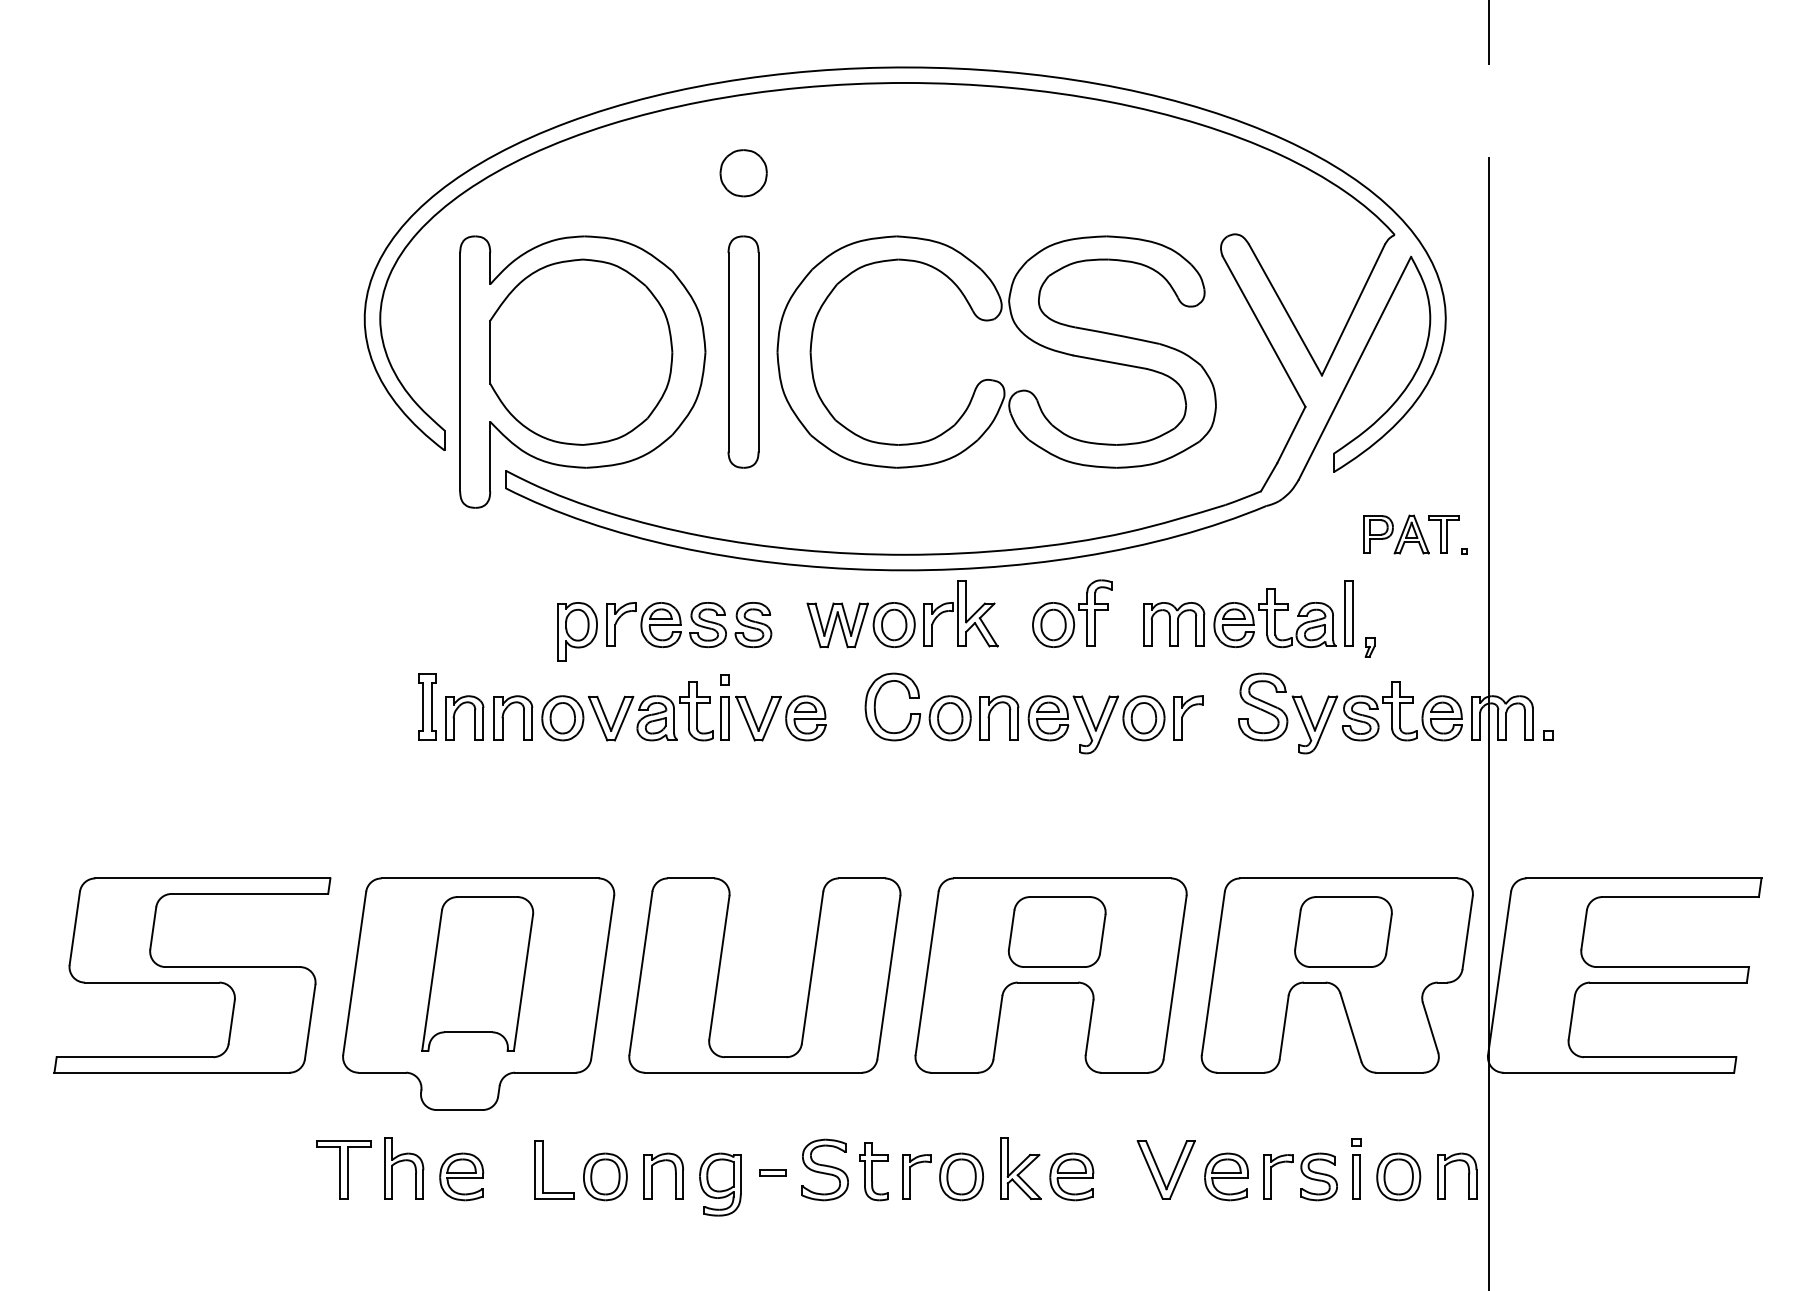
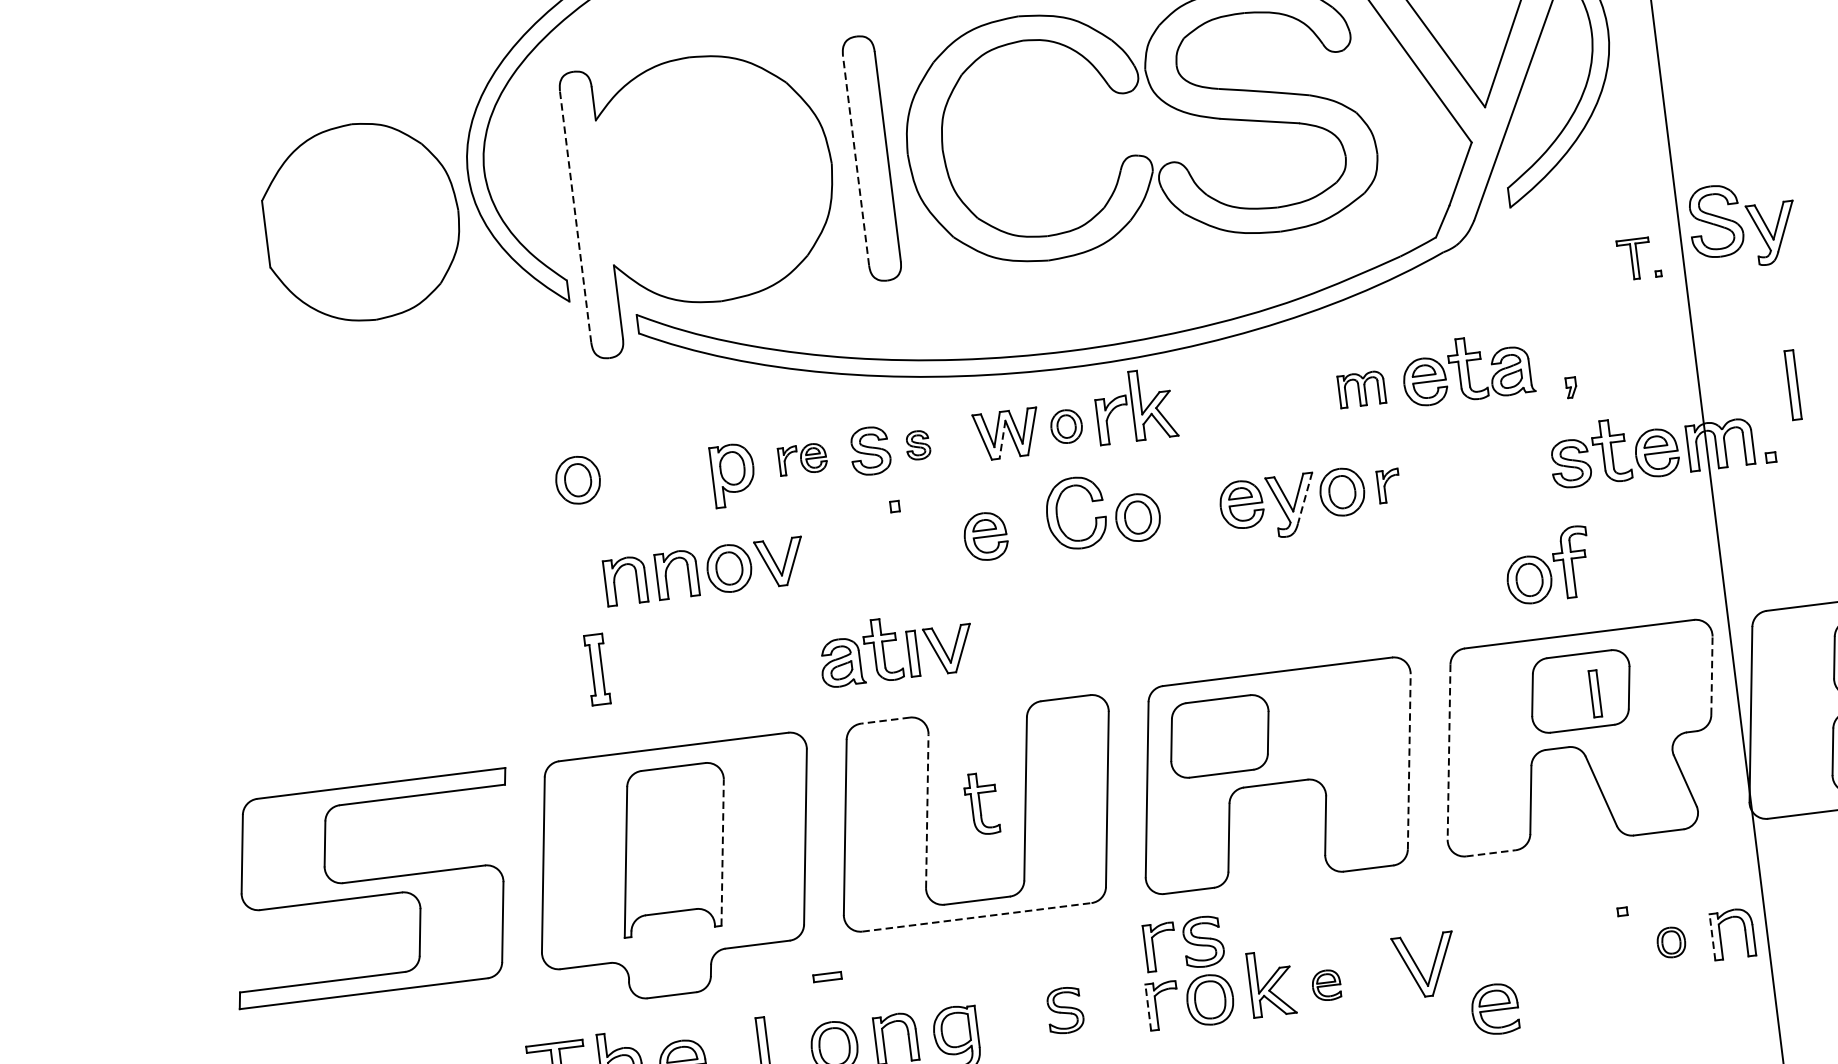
part: (581, 351) -> (362, 221), moved
line: (728, 351) -> (855, 159), solid -> dashed
line: (460, 371) -> (575, 216), solid -> dashed
part: (1396, 534) -> (1584, 265), removed
part: (1072, 613) -> (1548, 565), moved
part: (1348, 613) -> (1792, 384), moved
part: (431, 618) -> (577, 480), added
part: (643, 624) -> (802, 459), size x0.6
part: (893, 624) -> (1065, 426), size x0.7
part: (1174, 624) -> (1362, 389), size x0.7
part: (753, 625) -> (918, 445), size x0.6
line: (832, 630) -> (1002, 440), solid -> dashed
part: (708, 703) -> (894, 640), moved
part: (427, 706) -> (596, 668), moved
part: (1288, 713) -> (1743, 225), moved
part: (990, 714) -> (1179, 508), removed
part: (1188, 717) -> (1389, 485), size x0.7
line: (1108, 719) -> (1305, 498), solid -> dashed
line: (690, 878) -> (885, 720), solid -> dashed
part: (1056, 931) -> (1219, 735), moved
line: (1467, 932) -> (1711, 675), solid -> dashed
line: (719, 967) -> (927, 810), solid -> dashed
line: (1213, 973) -> (1449, 752), solid -> dashed
line: (1175, 977) -> (1409, 761), solid -> dashed
line: (523, 982) -> (722, 852), solid -> dashed
line: (753, 1072) -> (977, 917), solid -> dashed
line: (1240, 1072) -> (1490, 853), solid -> dashed
part: (824, 1169) -> (1064, 1010), size x0.7
part: (873, 1171) -> (981, 804), moved
part: (772, 1172) -> (826, 976), moved
line: (902, 1176) -> (1147, 1007), solid -> dashed
part: (1071, 1176) -> (1326, 985), size x0.6
part: (1226, 1176) -> (1495, 1008), moved
part: (1300, 1176) -> (1183, 943), moved
part: (1356, 1176) -> (1595, 693), moved
part: (1398, 1176) -> (1671, 942), size x0.6
line: (1437, 1176) -> (1712, 936), solid -> dashed

